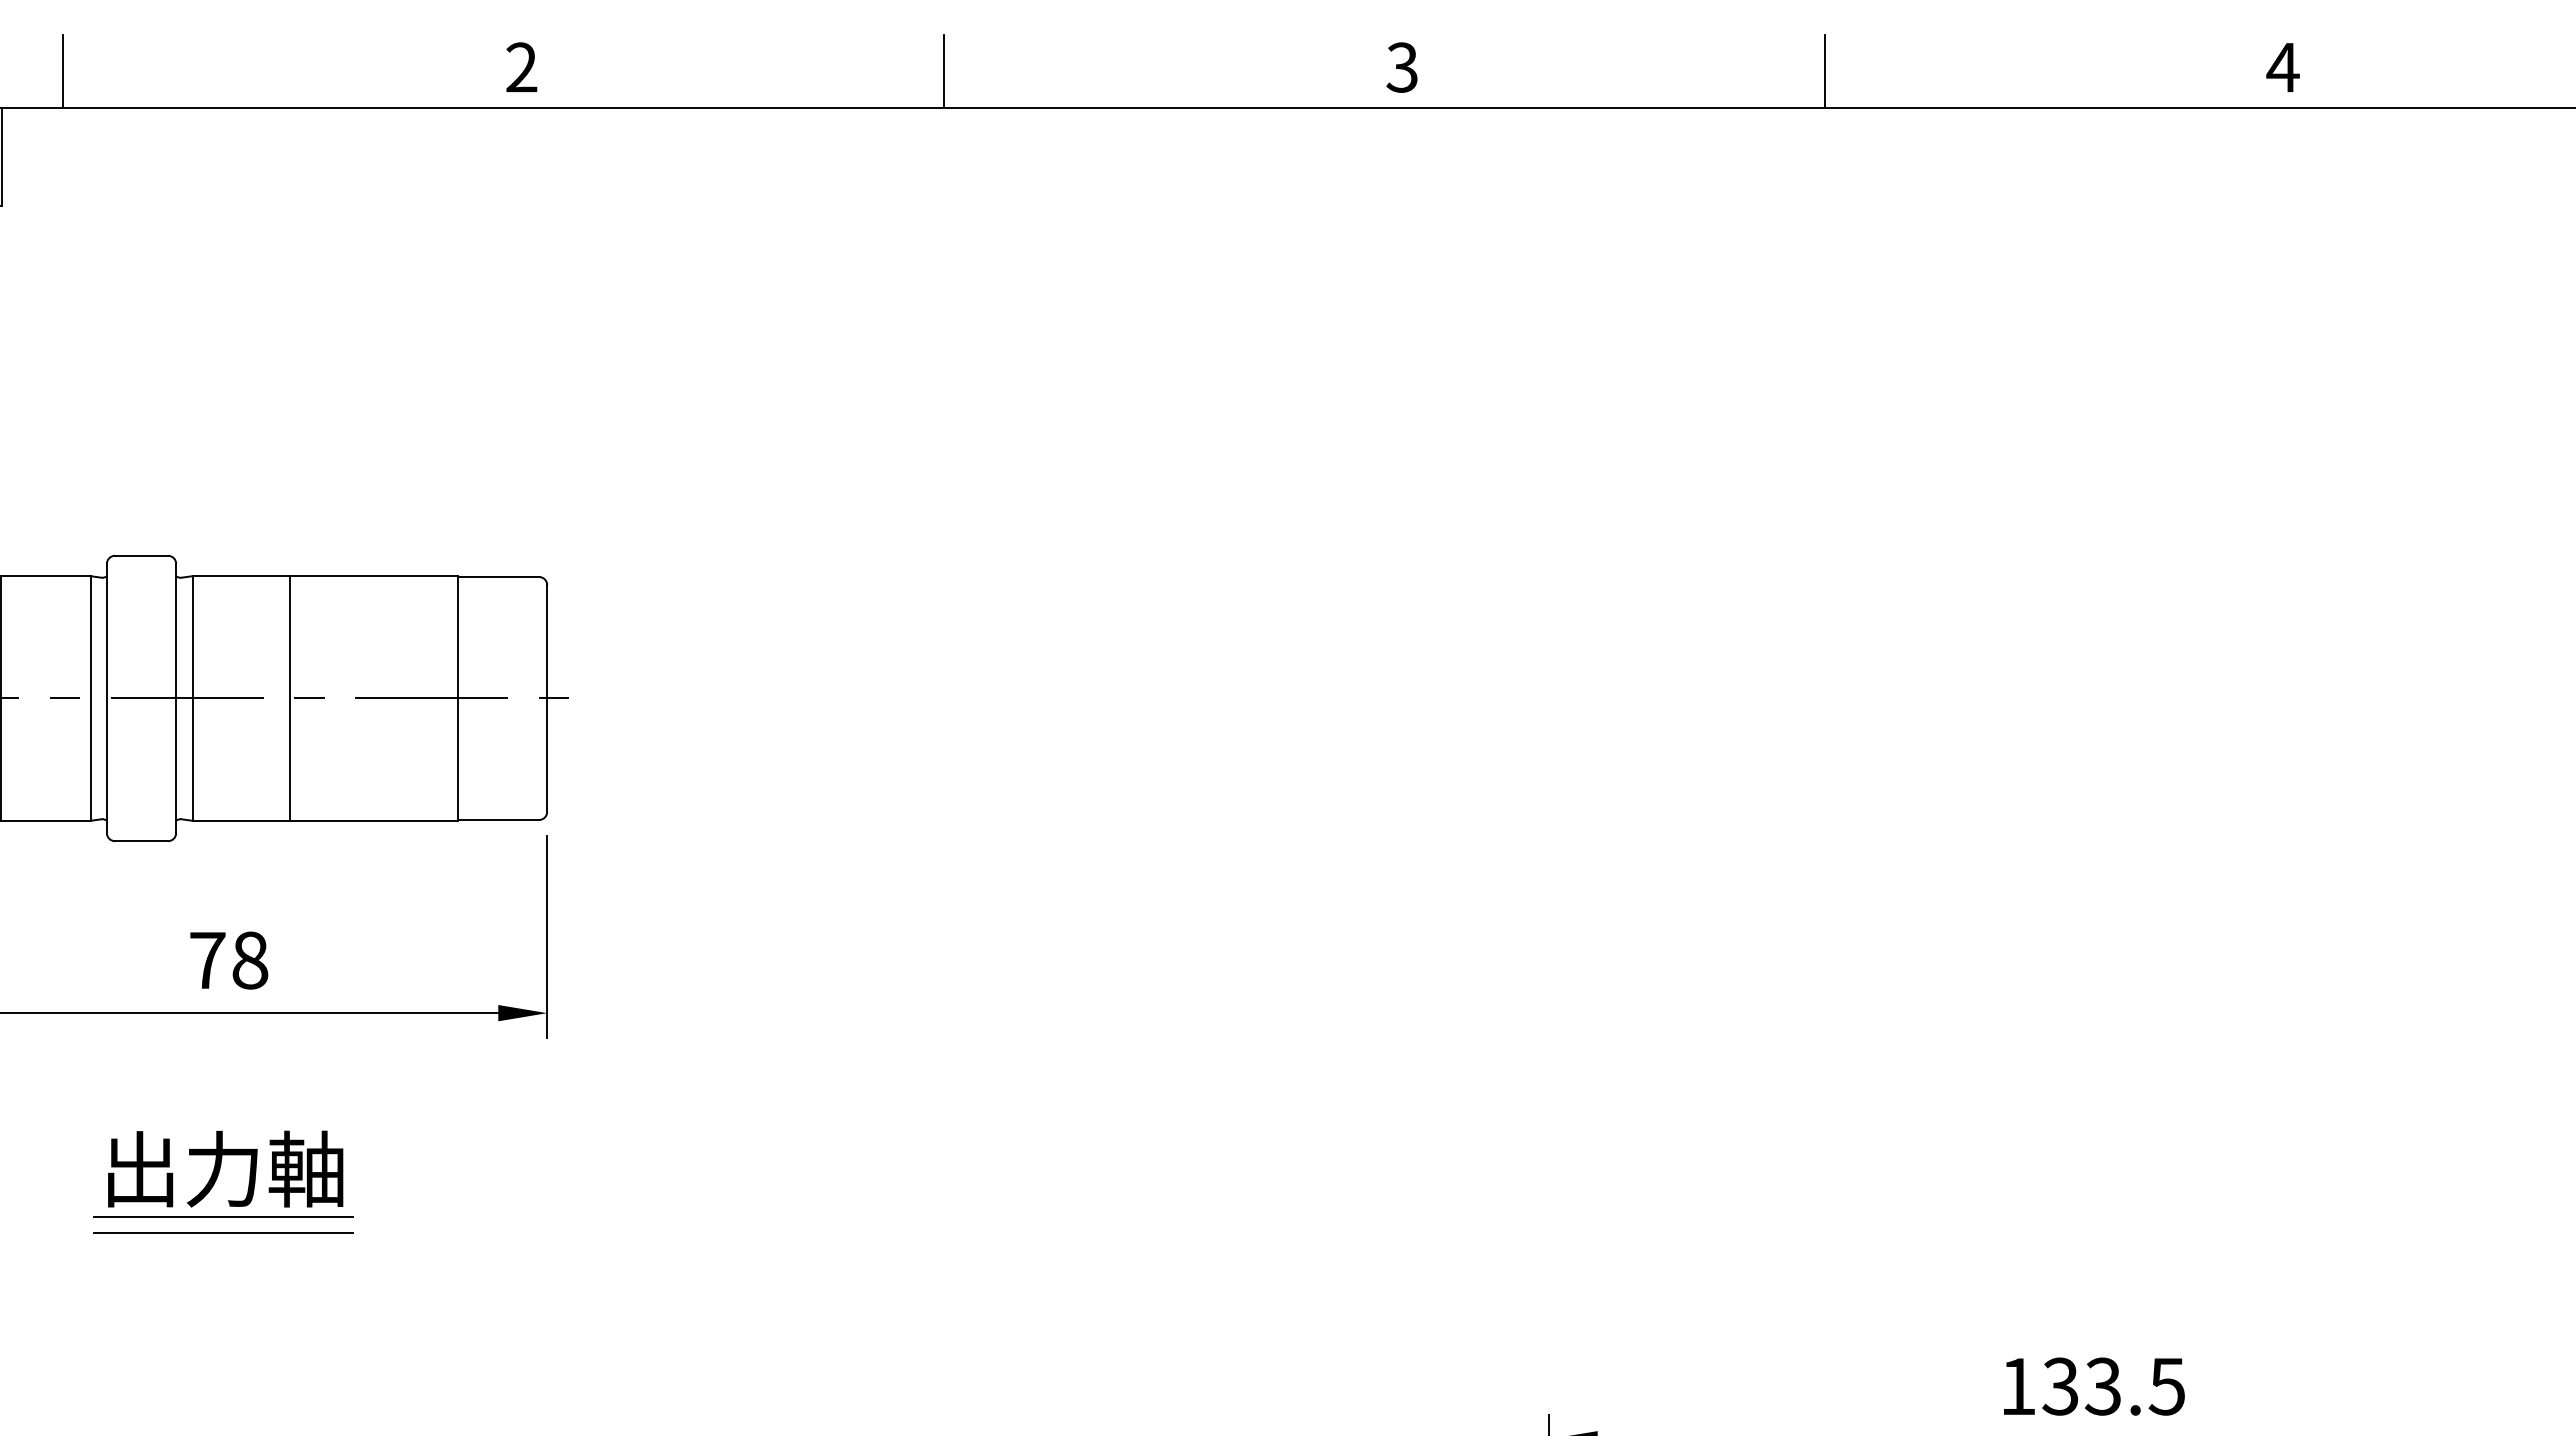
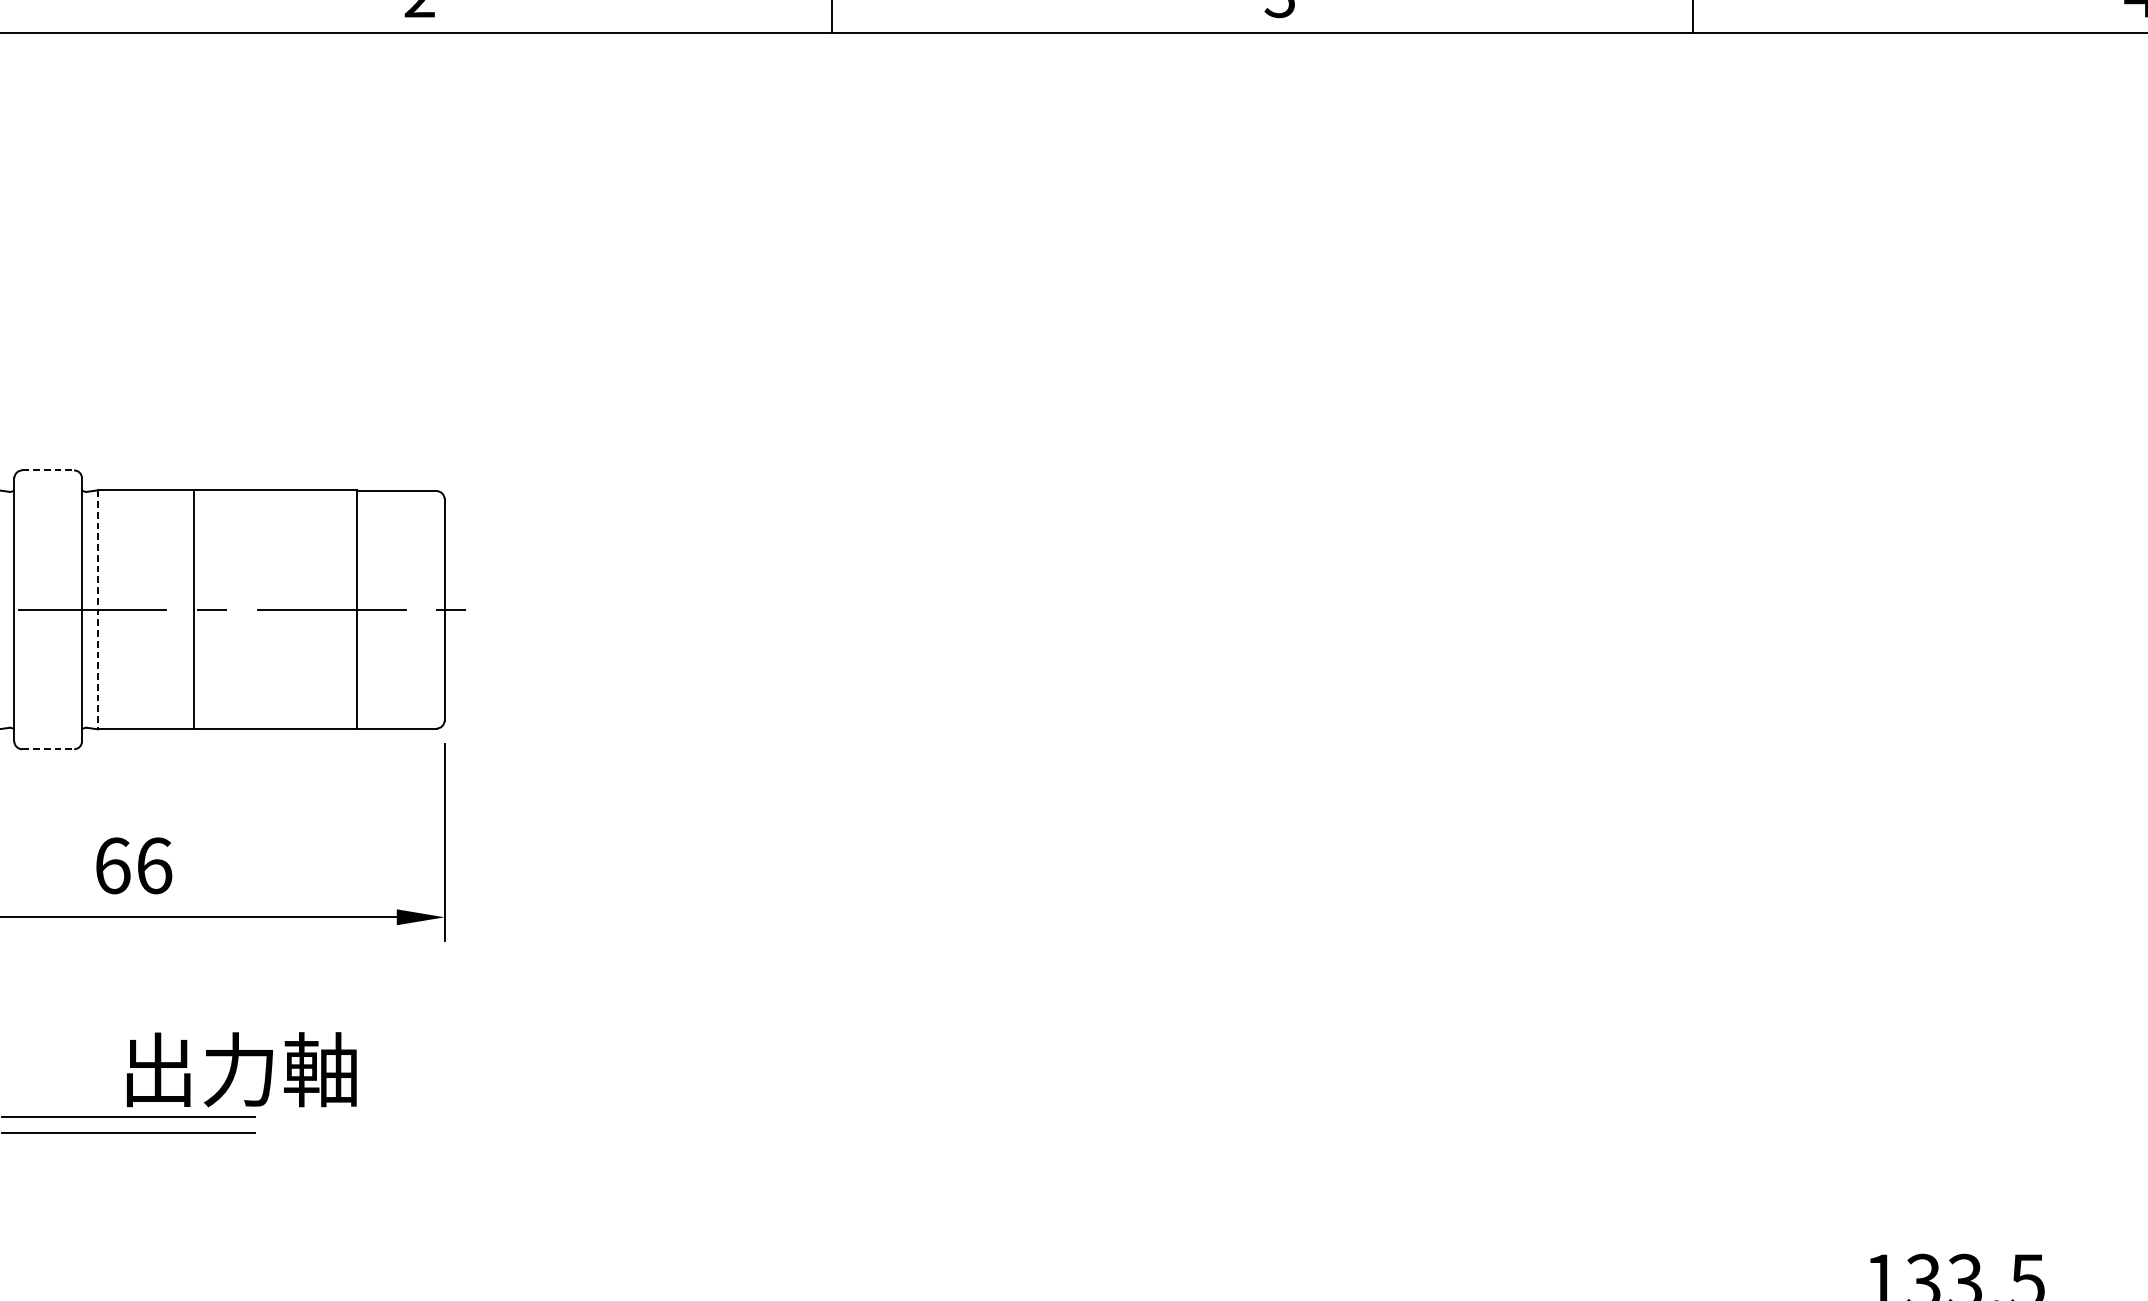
line: (141, 555) -> (48, 470), solid -> dashed
line: (192, 699) -> (98, 610), solid -> dashed
line: (141, 841) -> (48, 749), solid -> dashed
text: (229, 960) -> (134, 865), 78 -> 66
text: (225, 1168) -> (241, 1069), moved

